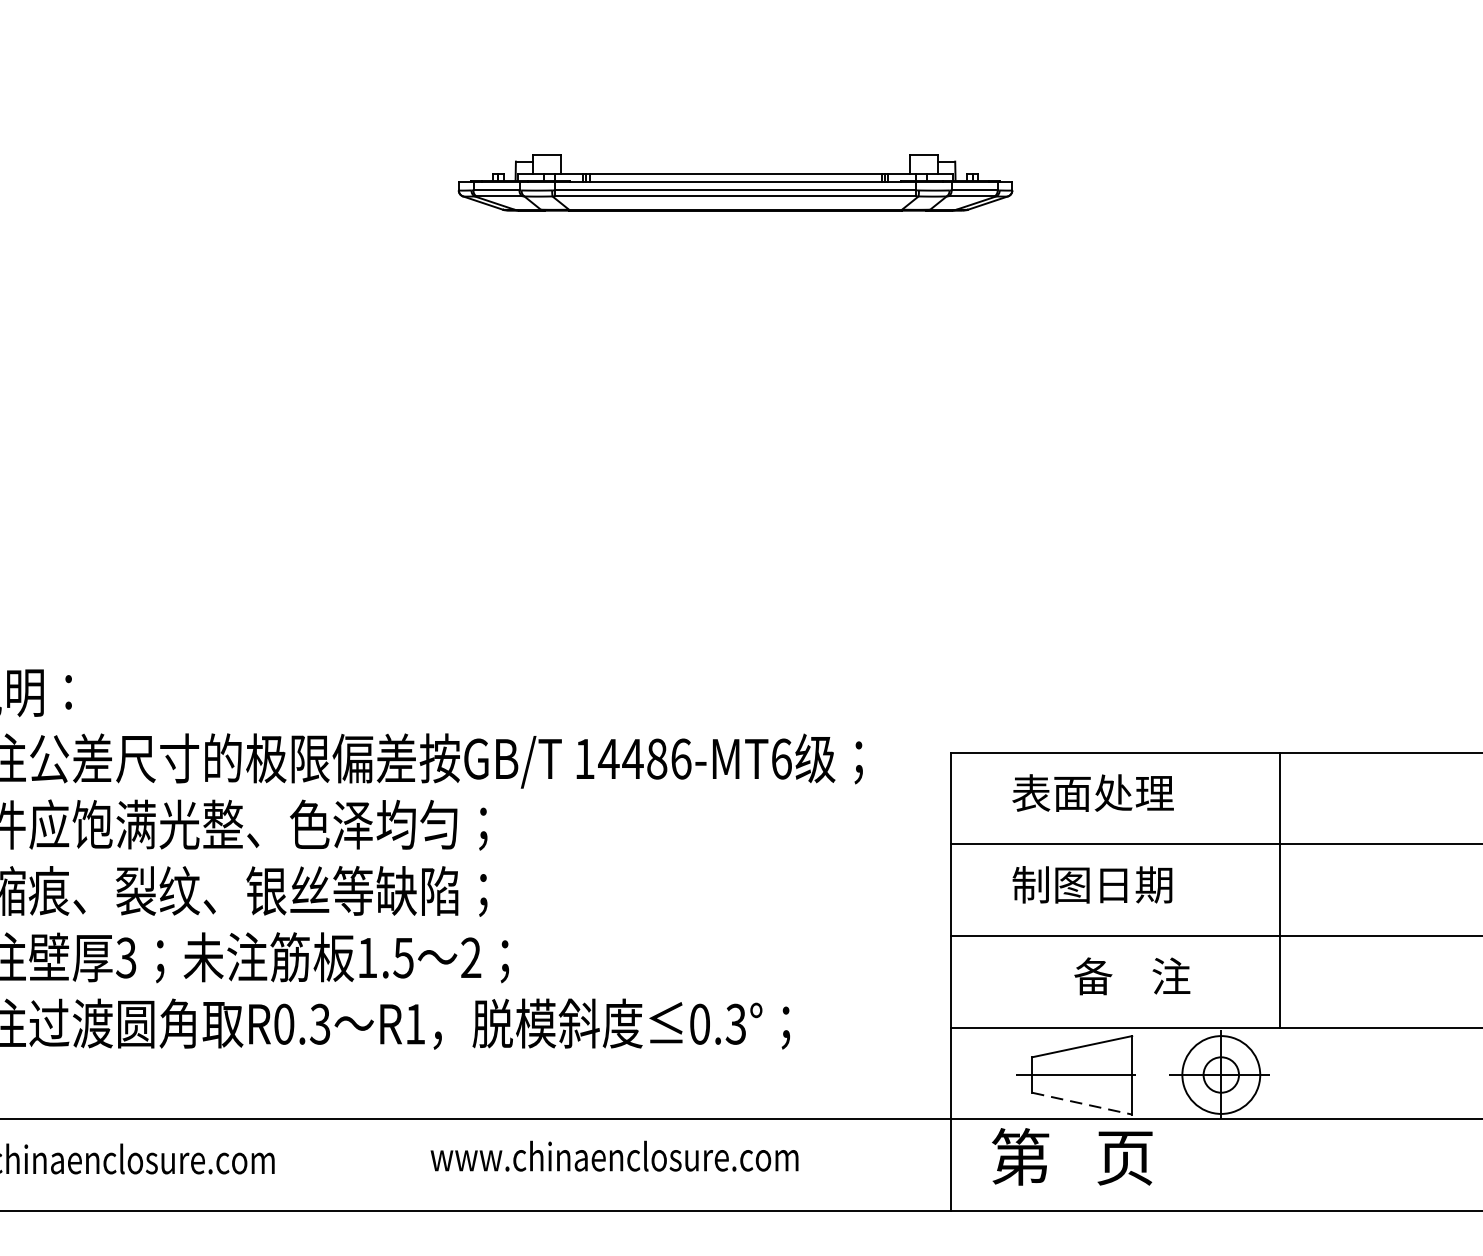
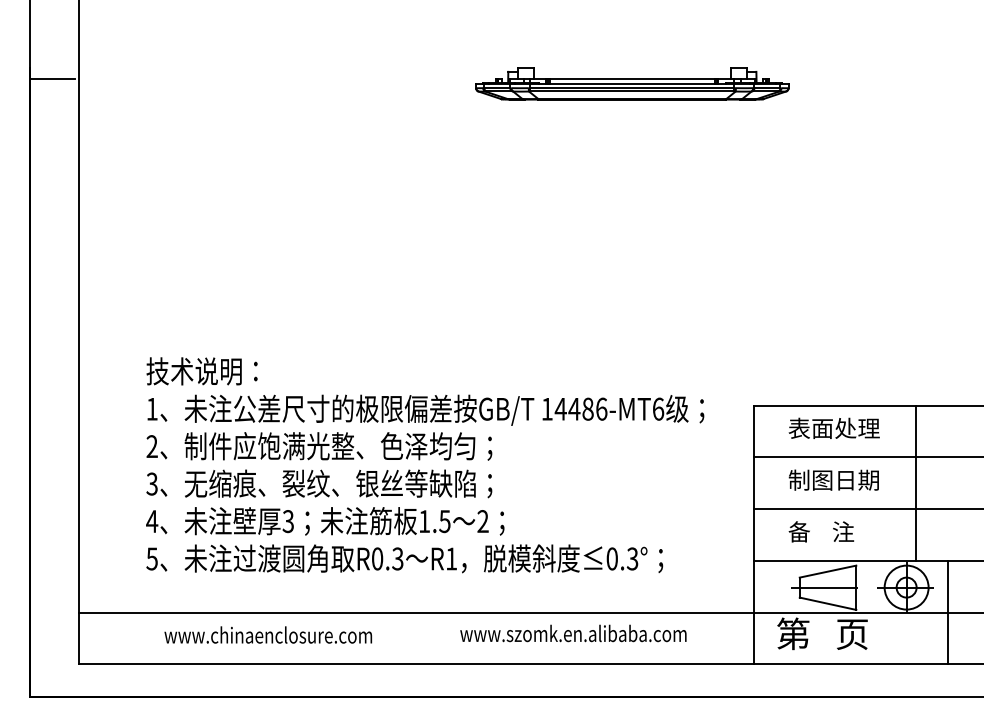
line: (1279, 888) -> (915, 482), moved
text: (1132, 975) -> (821, 531), moved
line: (1082, 1103) -> (828, 603), dashed -> solid
line: (1295, 1119) -> (948, 612), added
text: (672, 1156) -> (596, 633), www.chinaenclosure.com -> www.szomk.en.alibaba.com

